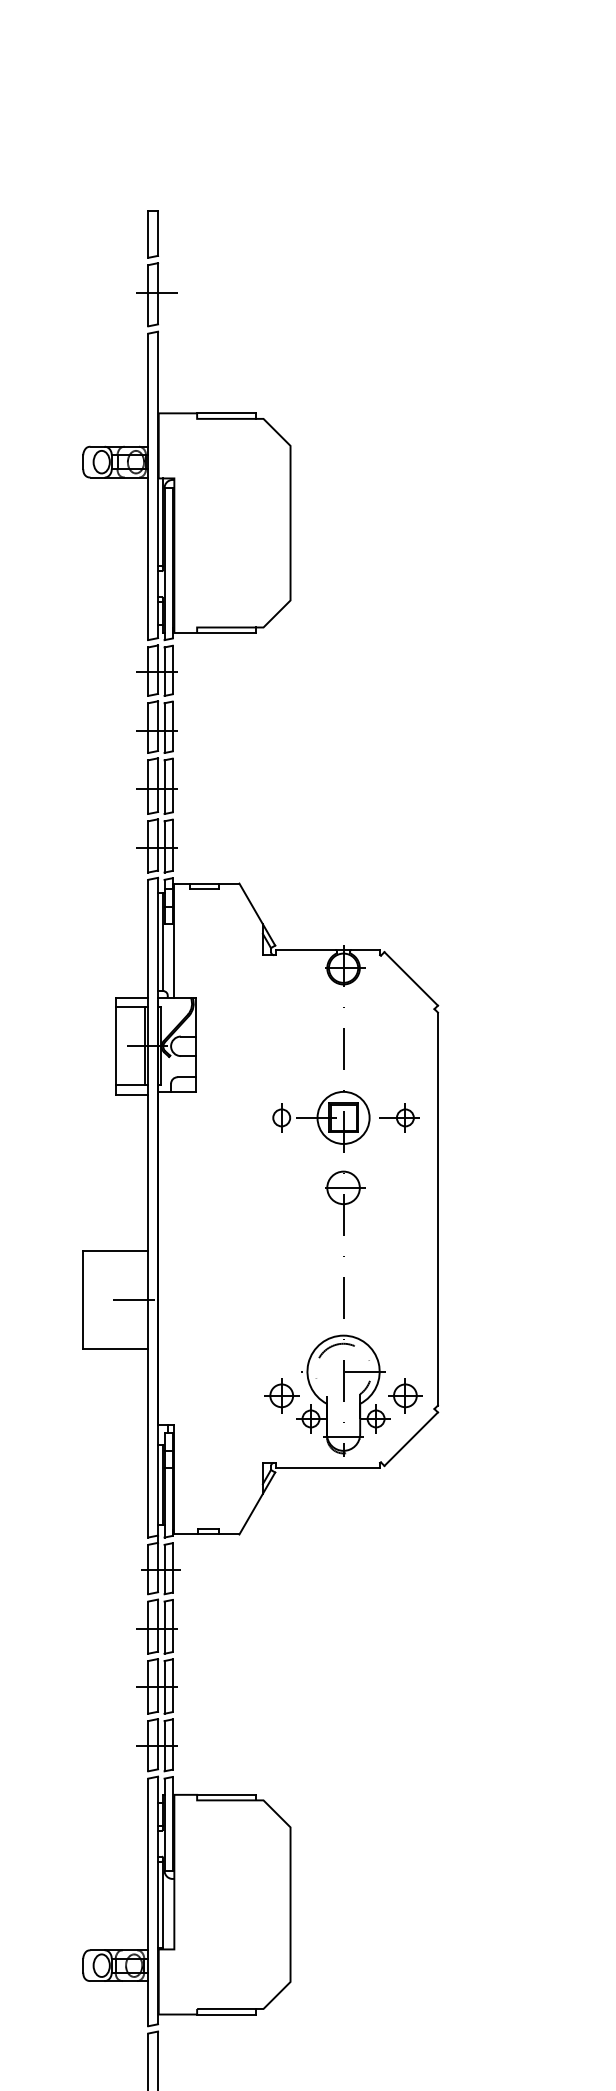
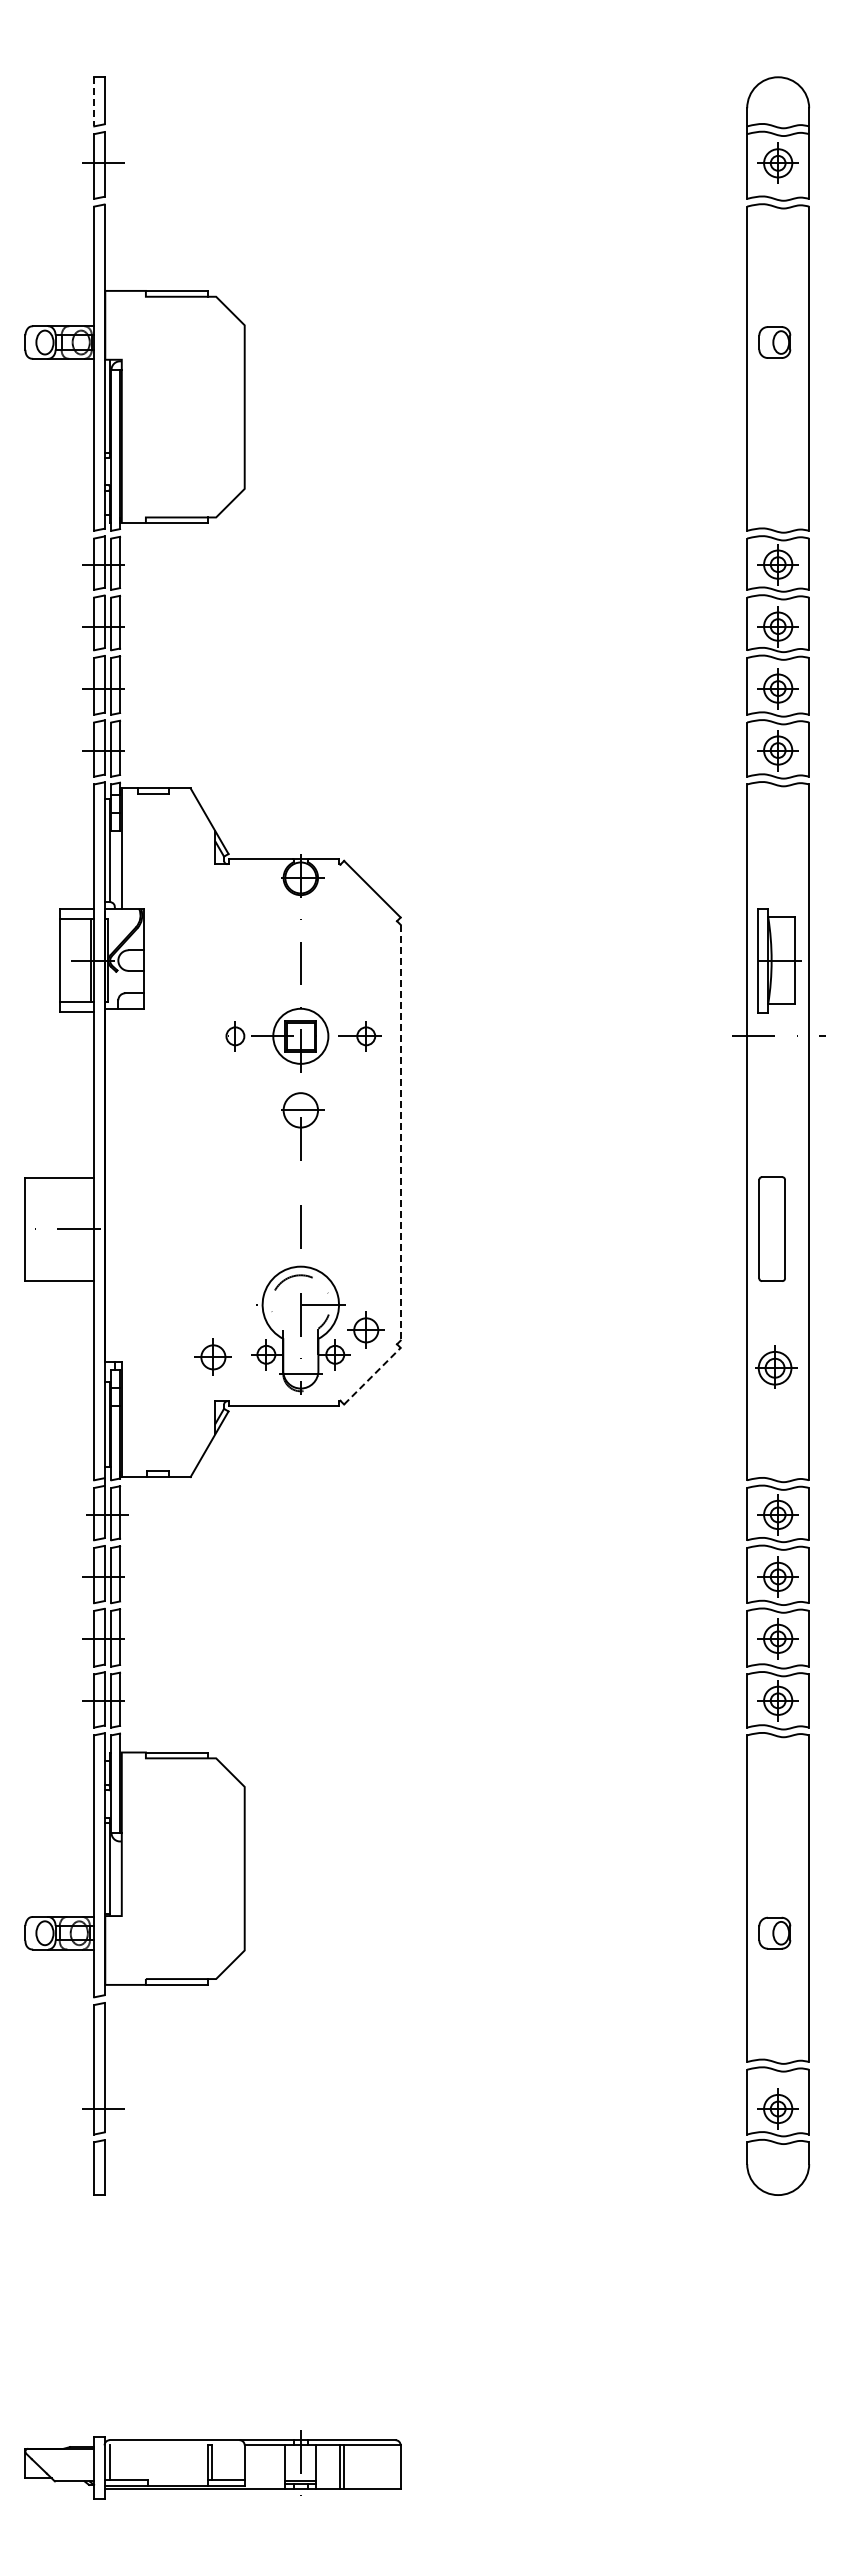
line: (148, 234) -> (94, 101), solid -> dashed
line: (437, 1208) -> (400, 1132), solid -> dashed
part: (280, 1395) -> (212, 1356), moved
line: (411, 1438) -> (372, 1375), solid -> dashed

